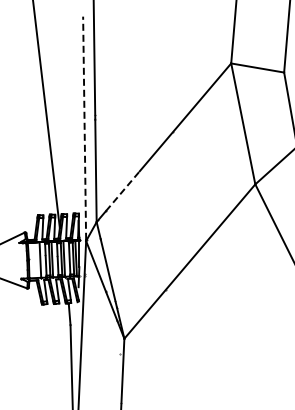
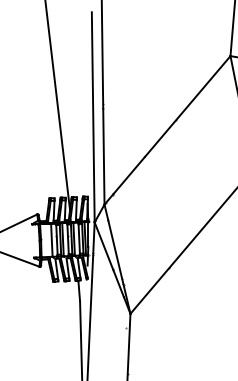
line: (84, 128) -> (93, 117), dashed -> solid
line: (123, 190) -> (129, 175), dashed -> solid

